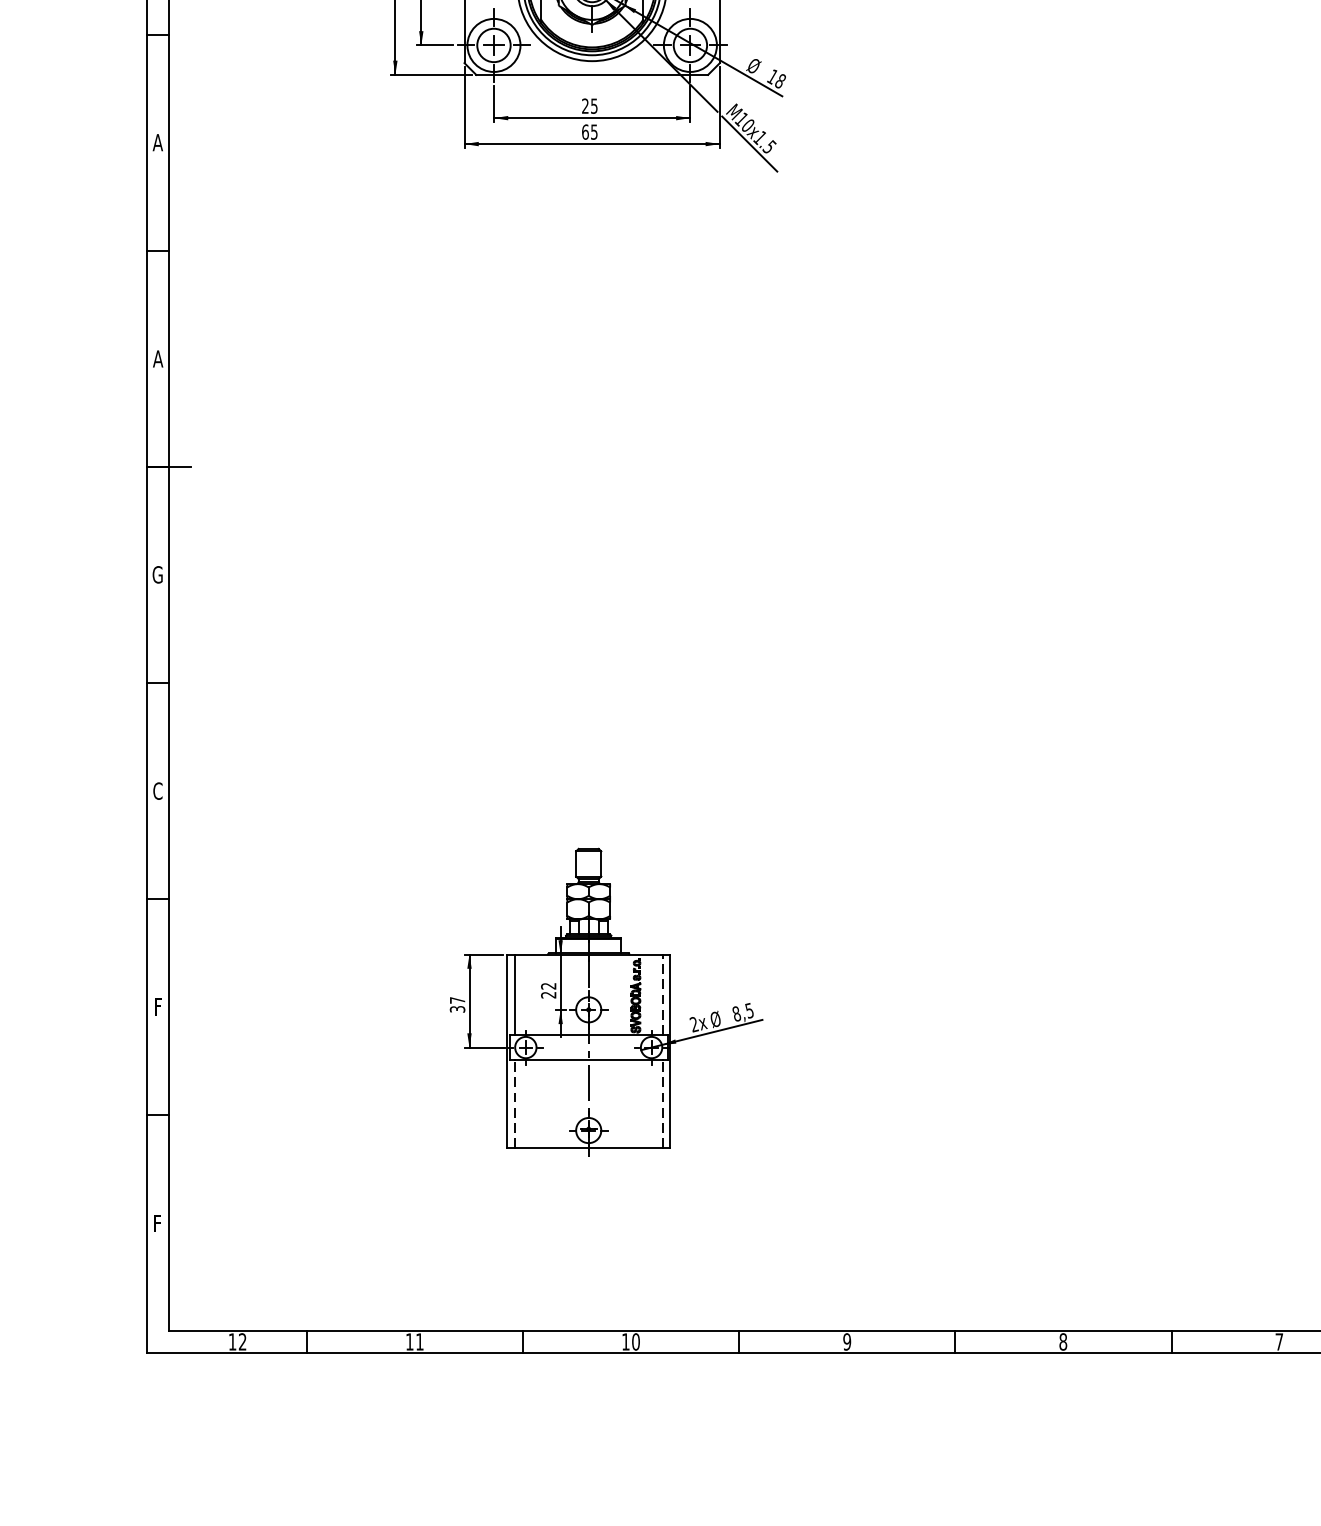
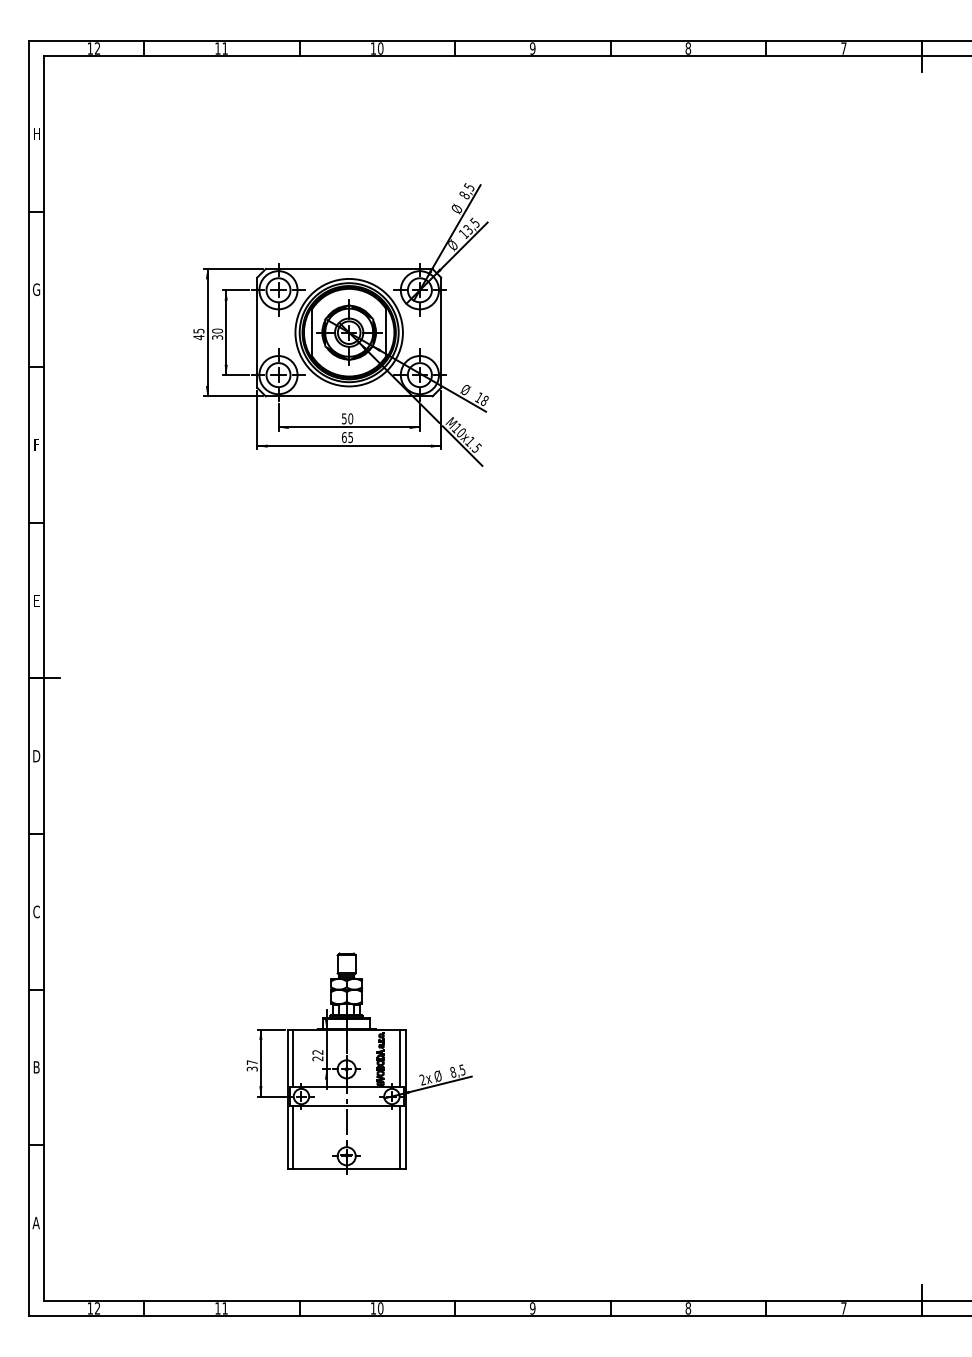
text: (589, 105) -> (347, 418), 25 -> 50
text: (157, 143) -> (36, 445), A -> F
text: (157, 358) -> (36, 600), A -> E
text: (157, 573) -> (36, 755), G -> D
line: (663, 994) -> (400, 1058), dashed -> solid
text: (157, 1007) -> (36, 1067), F -> B
line: (514, 1104) -> (293, 1137), dashed -> solid
line: (663, 1104) -> (400, 1137), dashed -> solid
text: (156, 1223) -> (35, 1223), F -> A

